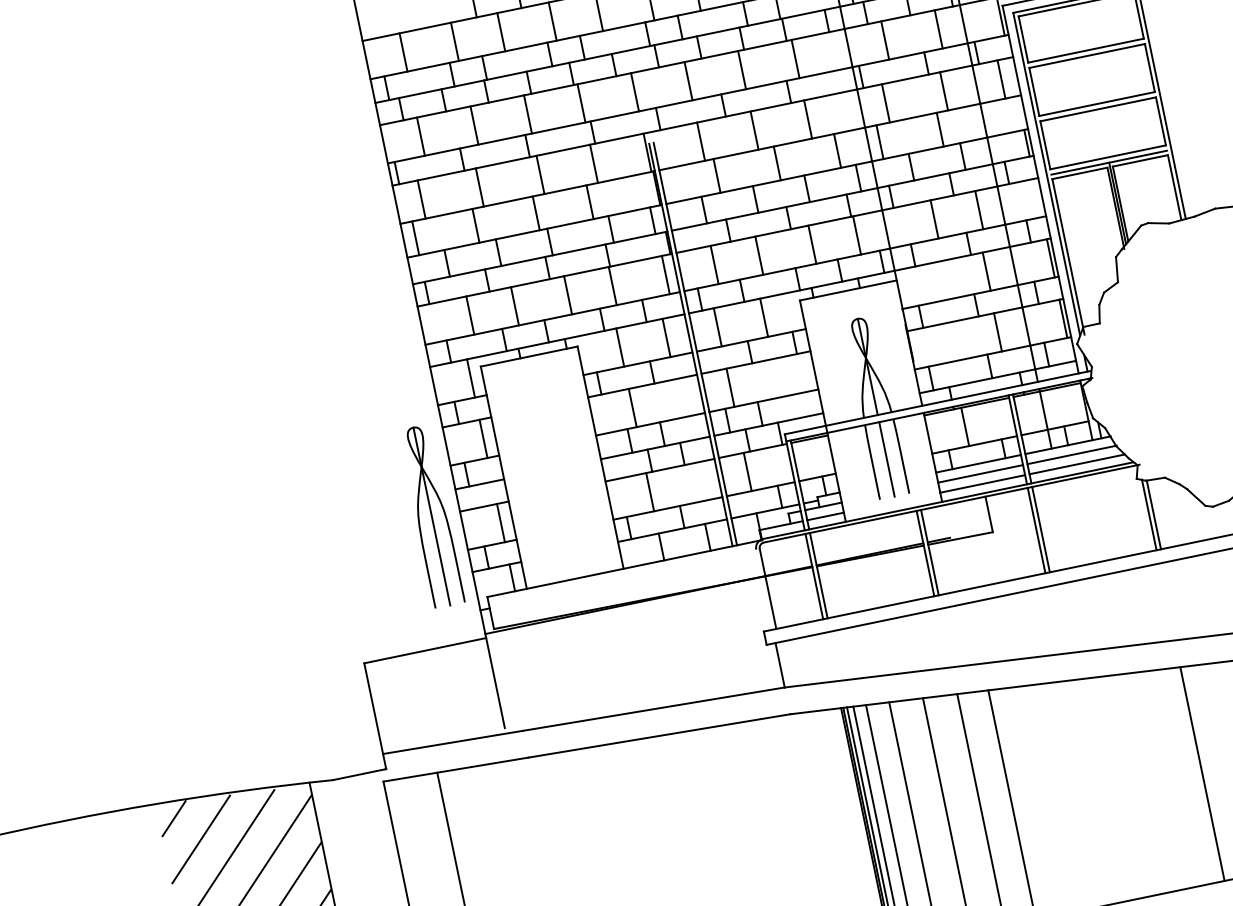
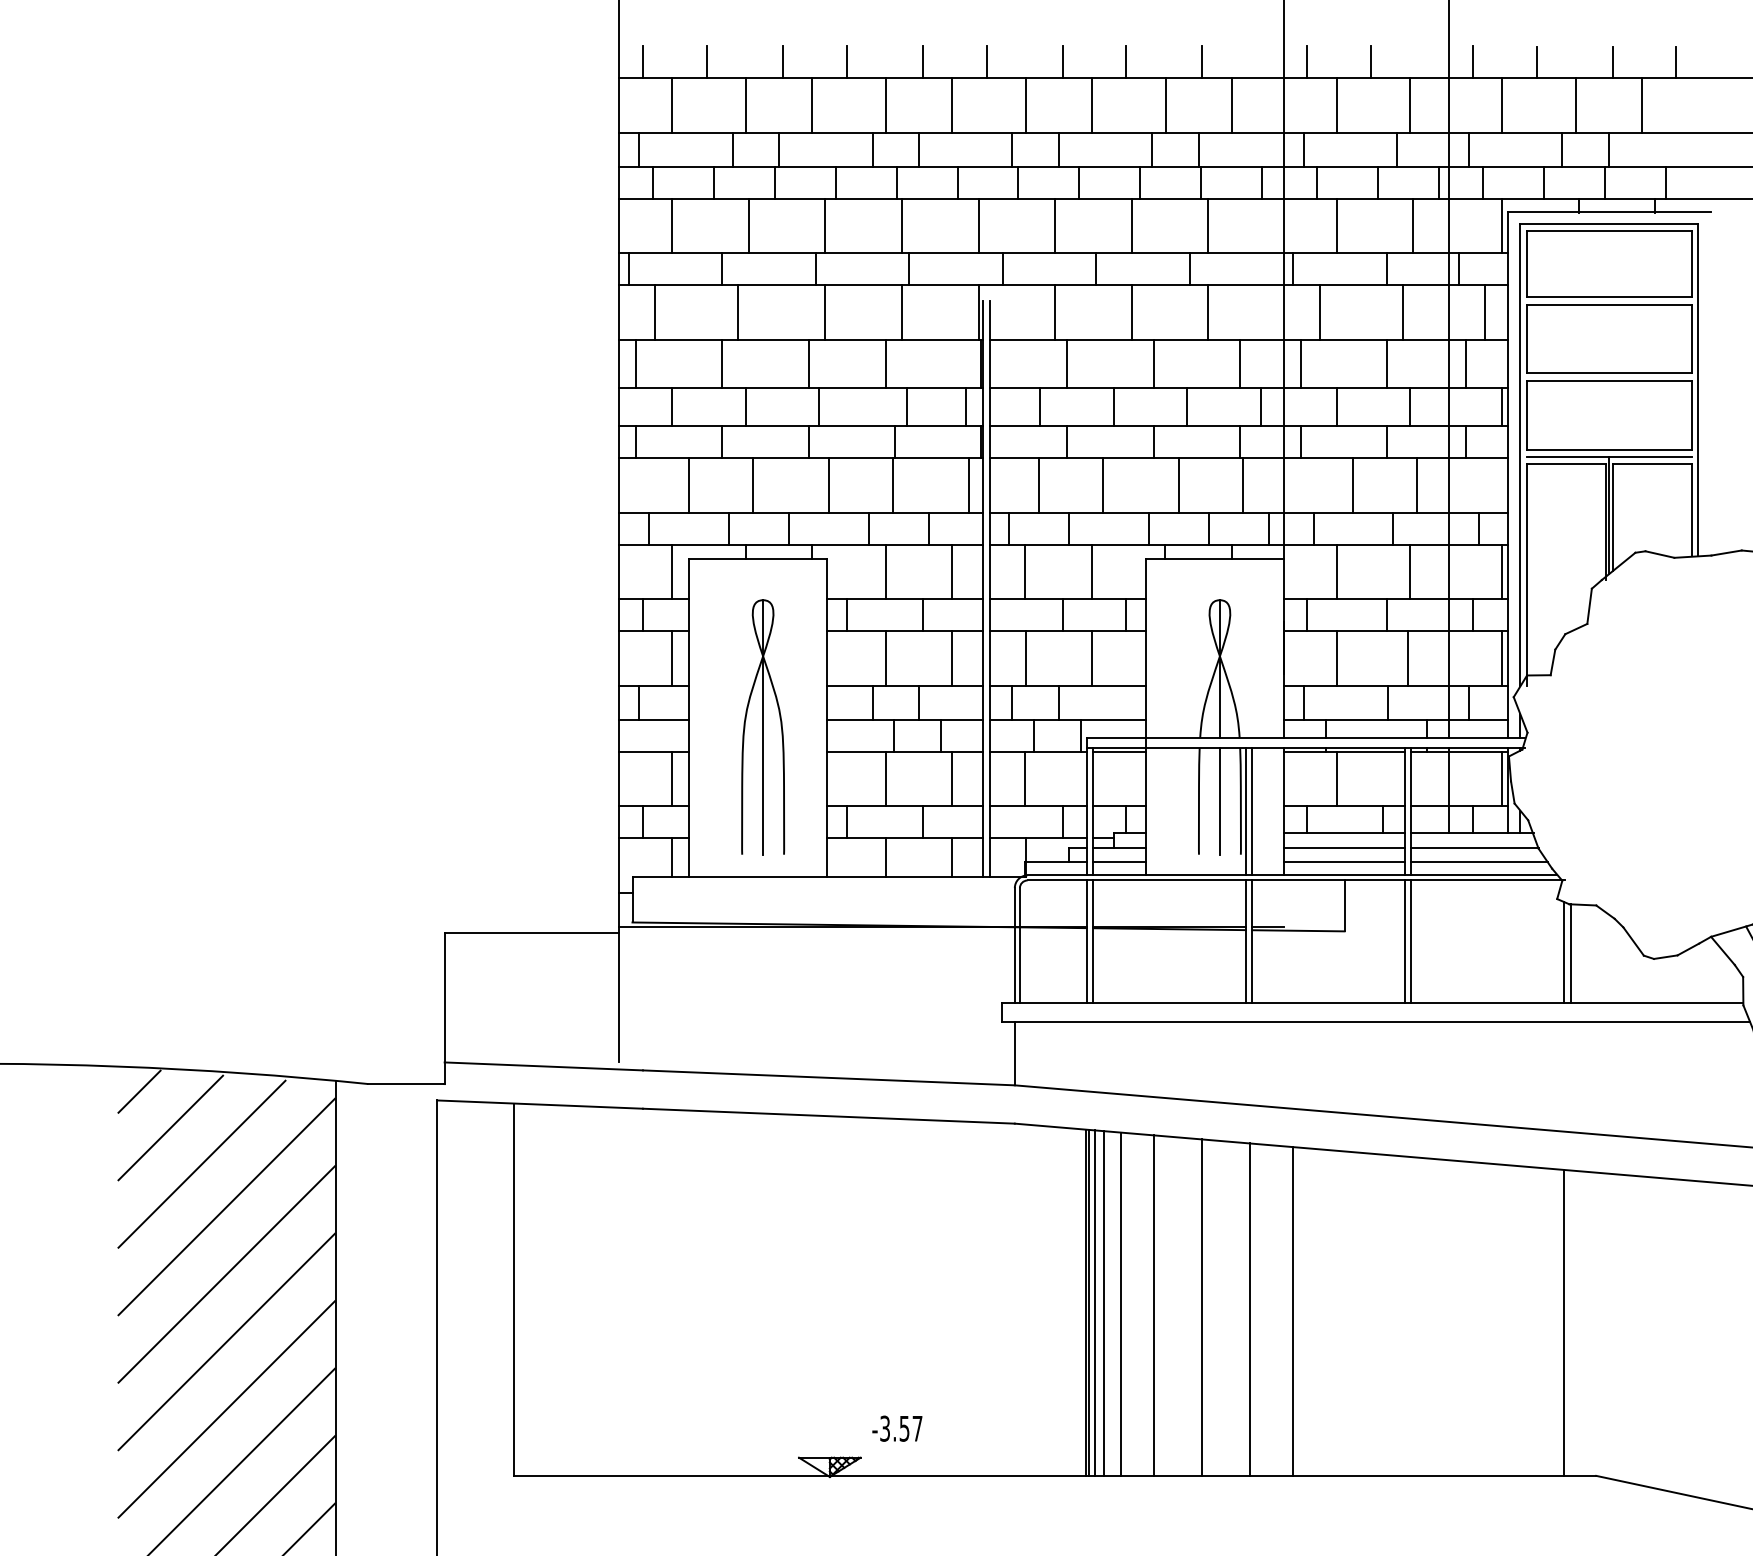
line: (421, 17) -> (706, 62), added
line: (376, 26) -> (642, 62), added
line: (995, 117) -> (1465, 363), added
line: (935, 281) -> (1336, 571), added
line: (947, 342) -> (1336, 658), added
line: (776, 378) -> (1091, 658), added
line: (678, 398) -> (951, 658), added
line: (1081, 402) -> (1502, 778), added
line: (911, 461) -> (1252, 811), added
line: (906, 462) -> (1246, 811), added
line: (696, 482) -> (951, 778), added
part: (432, 516) -> (763, 727), moved
line: (764, 589) -> (1014, 945), added

